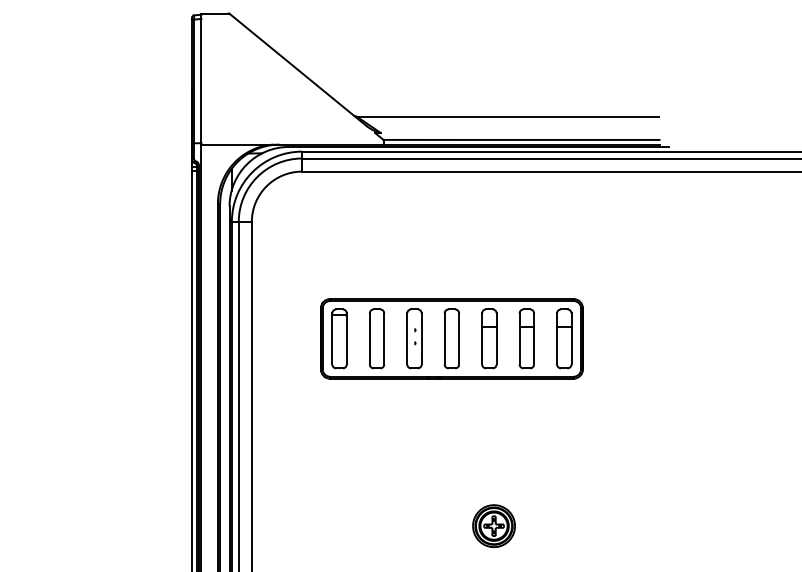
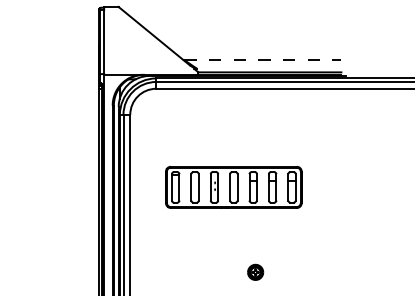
line: (509, 117) -> (263, 60), solid -> dashed
part: (451, 337) -> (233, 186), moved
part: (493, 526) -> (255, 272), size x0.7

